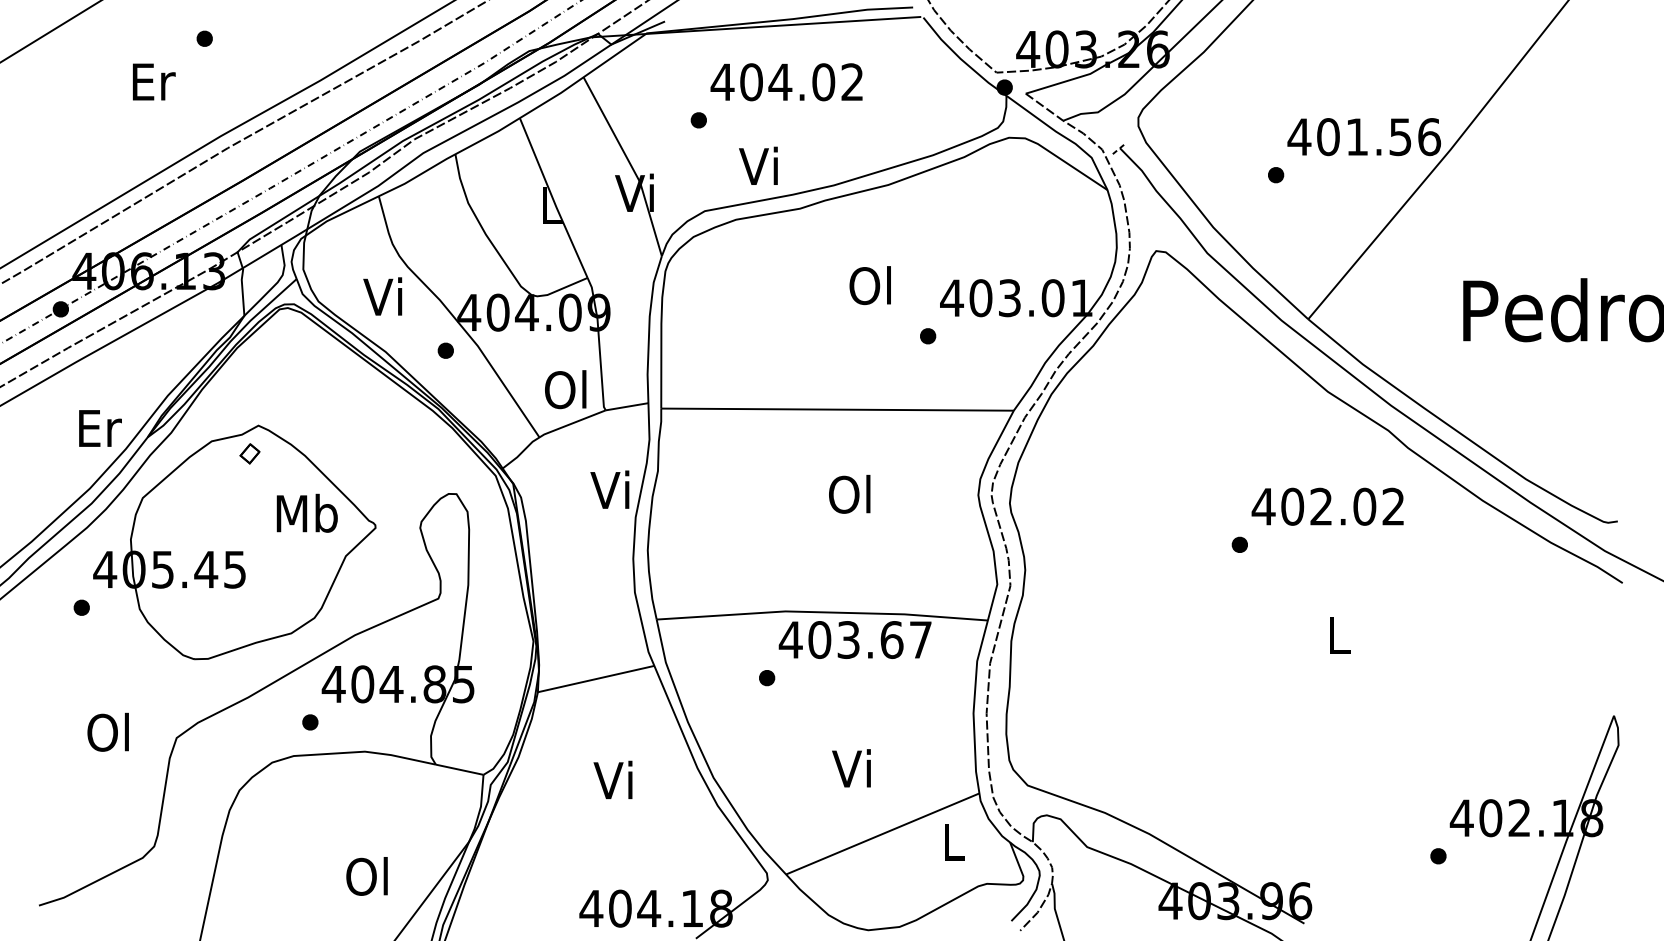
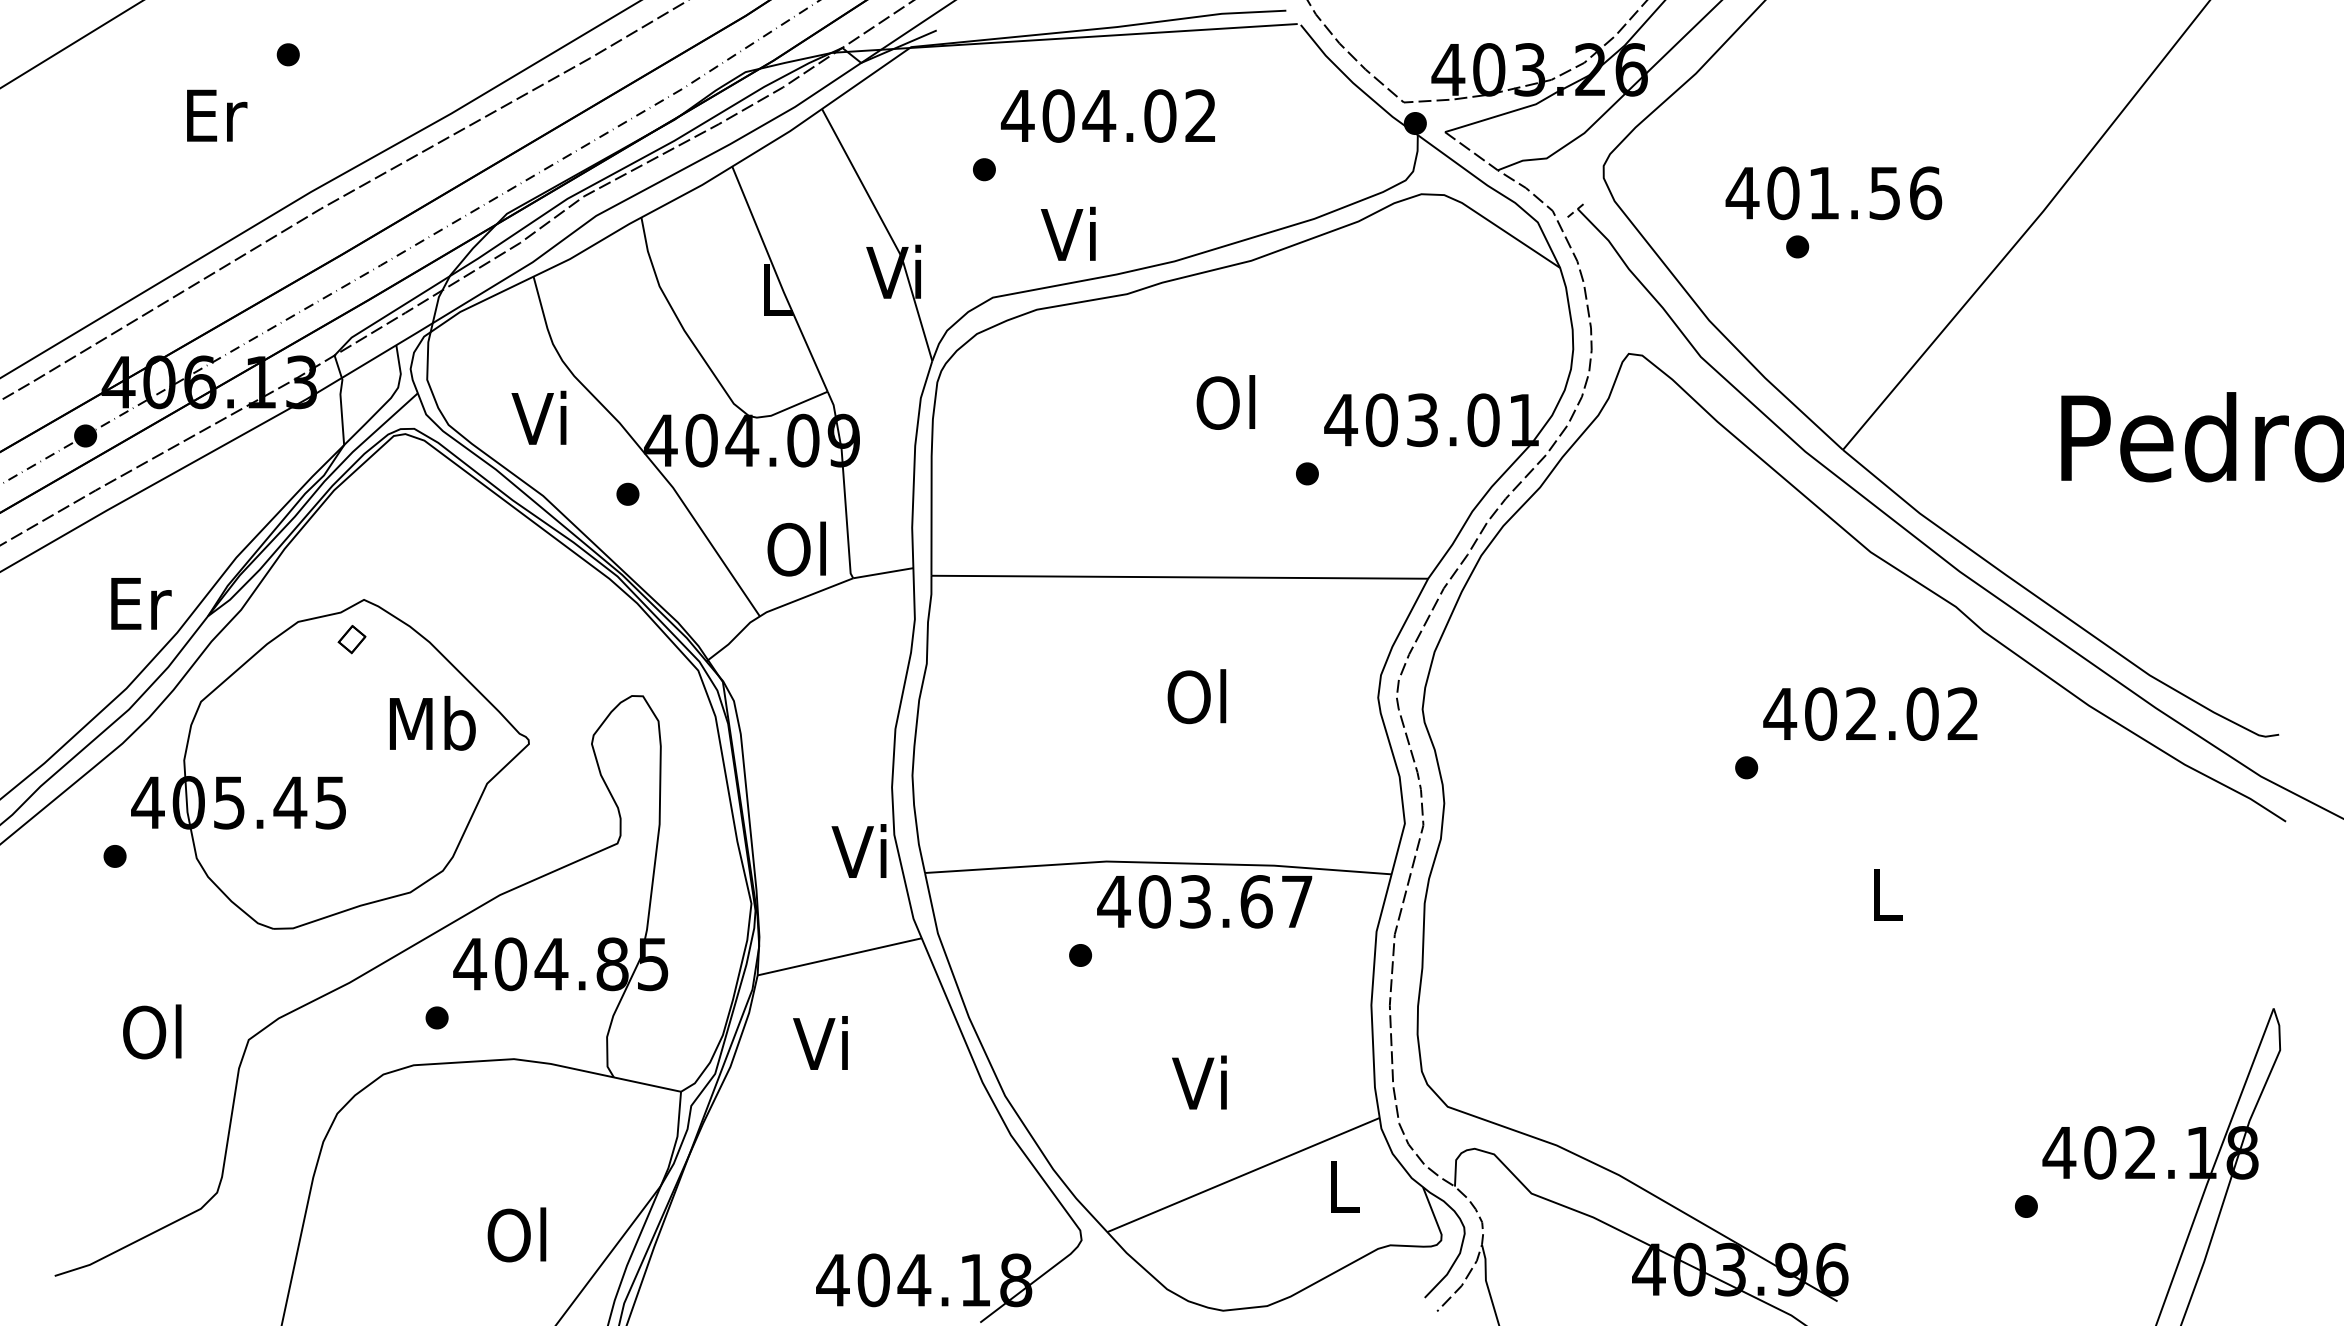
text: (1363, 137) -> (1833, 193), moved
text: (609, 489) -> (858, 850), moved
text: (613, 779) -> (820, 1042), moved

